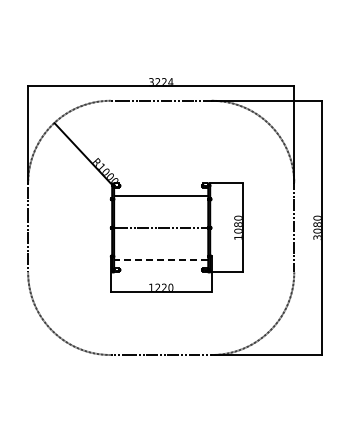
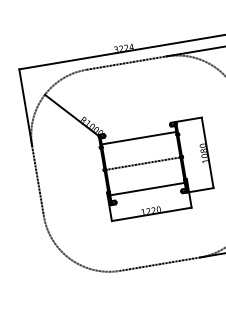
line: (160, 260) -> (147, 189), dashed -> solid

